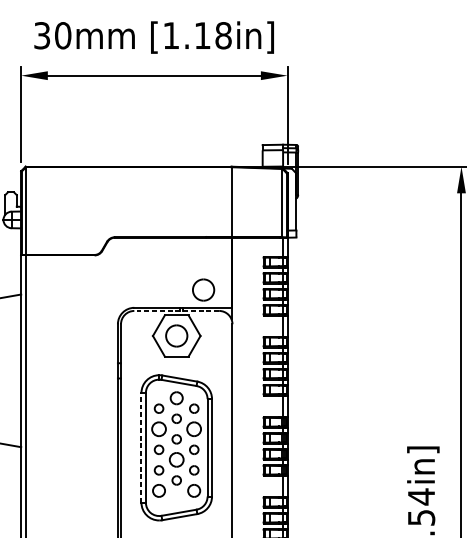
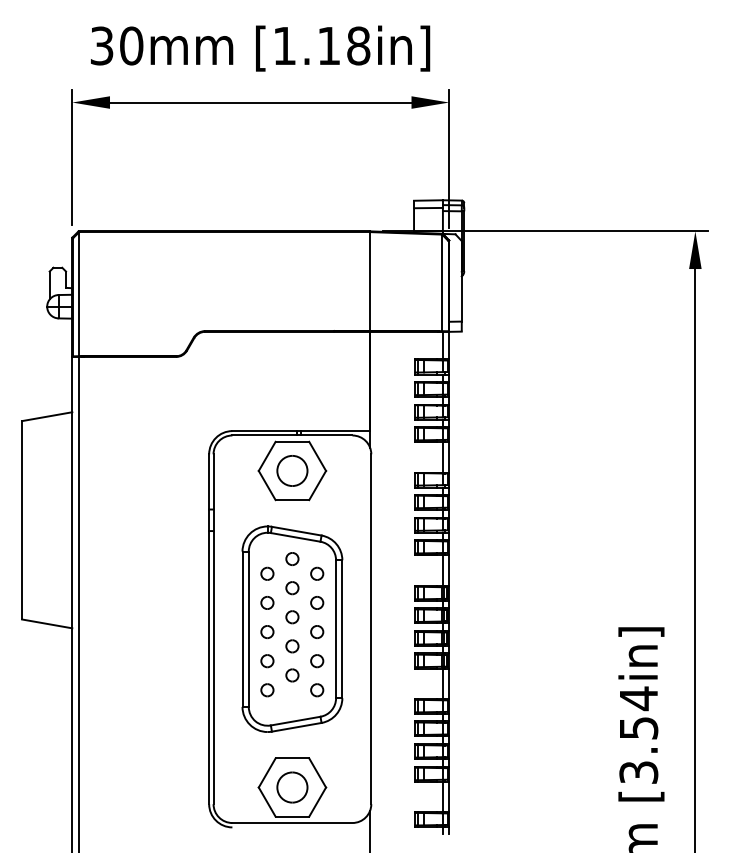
part: (203, 289) -> (330, 405), removed
line: (176, 310) -> (291, 435), dashed -> solid
part: (176, 397) -> (292, 558), size x0.71
part: (159, 428) -> (267, 602), size x0.62
part: (194, 428) -> (317, 602), size x0.62
line: (141, 448) -> (242, 629), dashed -> solid
part: (176, 460) -> (292, 646), size x0.62
part: (159, 491) -> (267, 690), size x0.71
part: (194, 491) -> (317, 690), size x0.71

